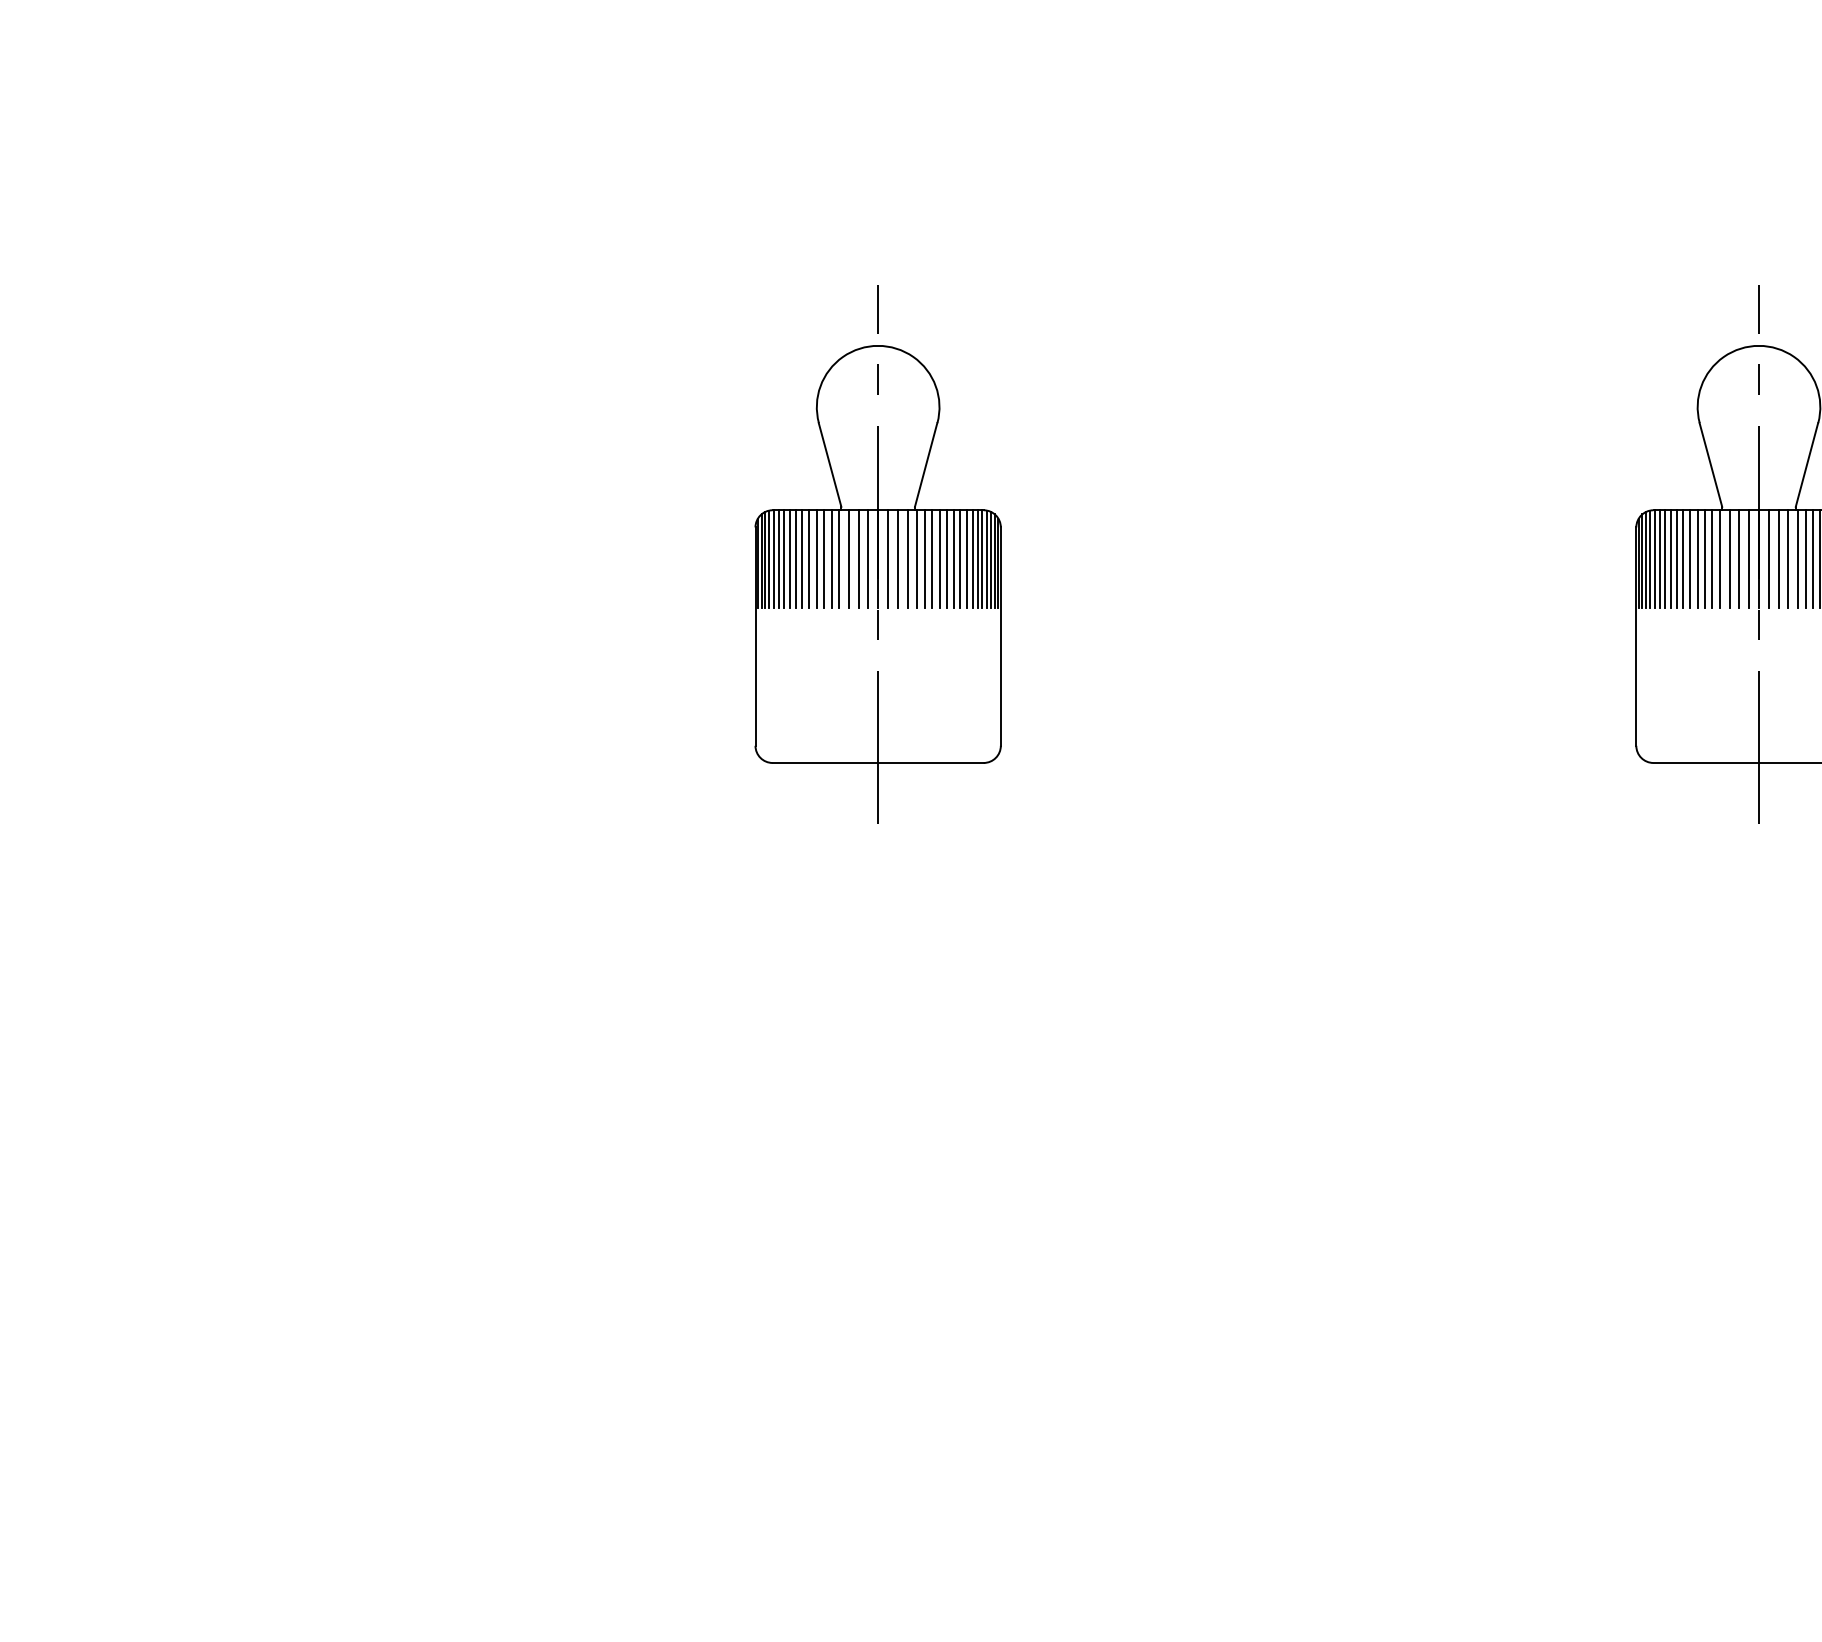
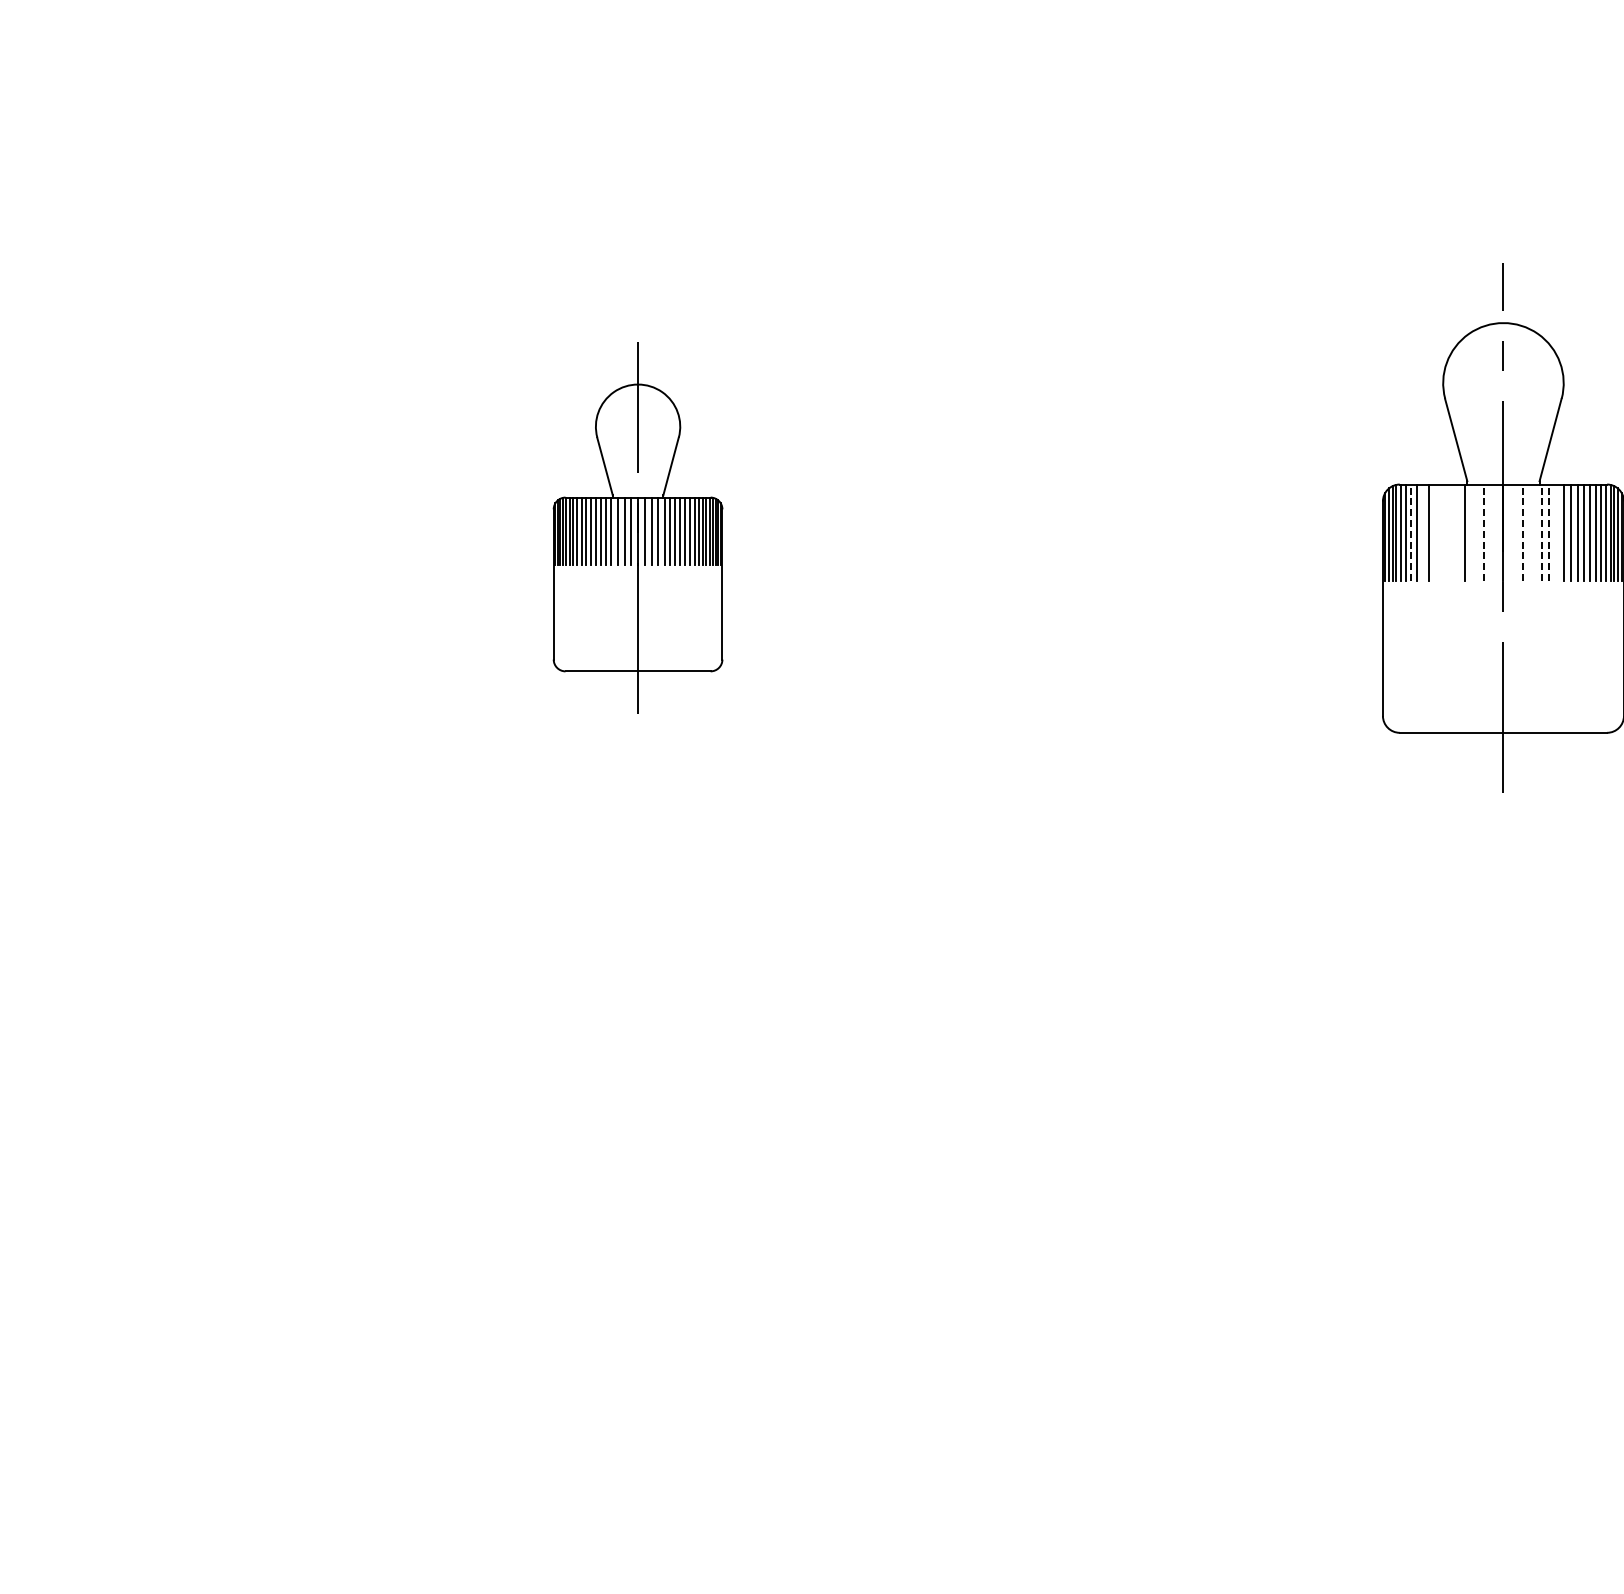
part: (877, 554) -> (637, 528), size x0.7
line: (1664, 558) -> (1410, 531), solid -> dashed
line: (1739, 558) -> (1484, 531), solid -> dashed
line: (1778, 558) -> (1522, 531), solid -> dashed
line: (1798, 558) -> (1542, 531), solid -> dashed
line: (1805, 558) -> (1549, 531), solid -> dashed
line: (1676, 559) -> (1422, 532), removed
line: (1690, 559) -> (1436, 532), removed
line: (1697, 559) -> (1443, 532), removed
line: (1705, 559) -> (1450, 532), removed
line: (1712, 559) -> (1457, 532), removed
line: (1729, 559) -> (1474, 532), removed
line: (1749, 559) -> (1494, 532), removed
line: (1768, 559) -> (1512, 532), removed
line: (1788, 559) -> (1532, 532), removed
line: (1812, 559) -> (1556, 532), removed

